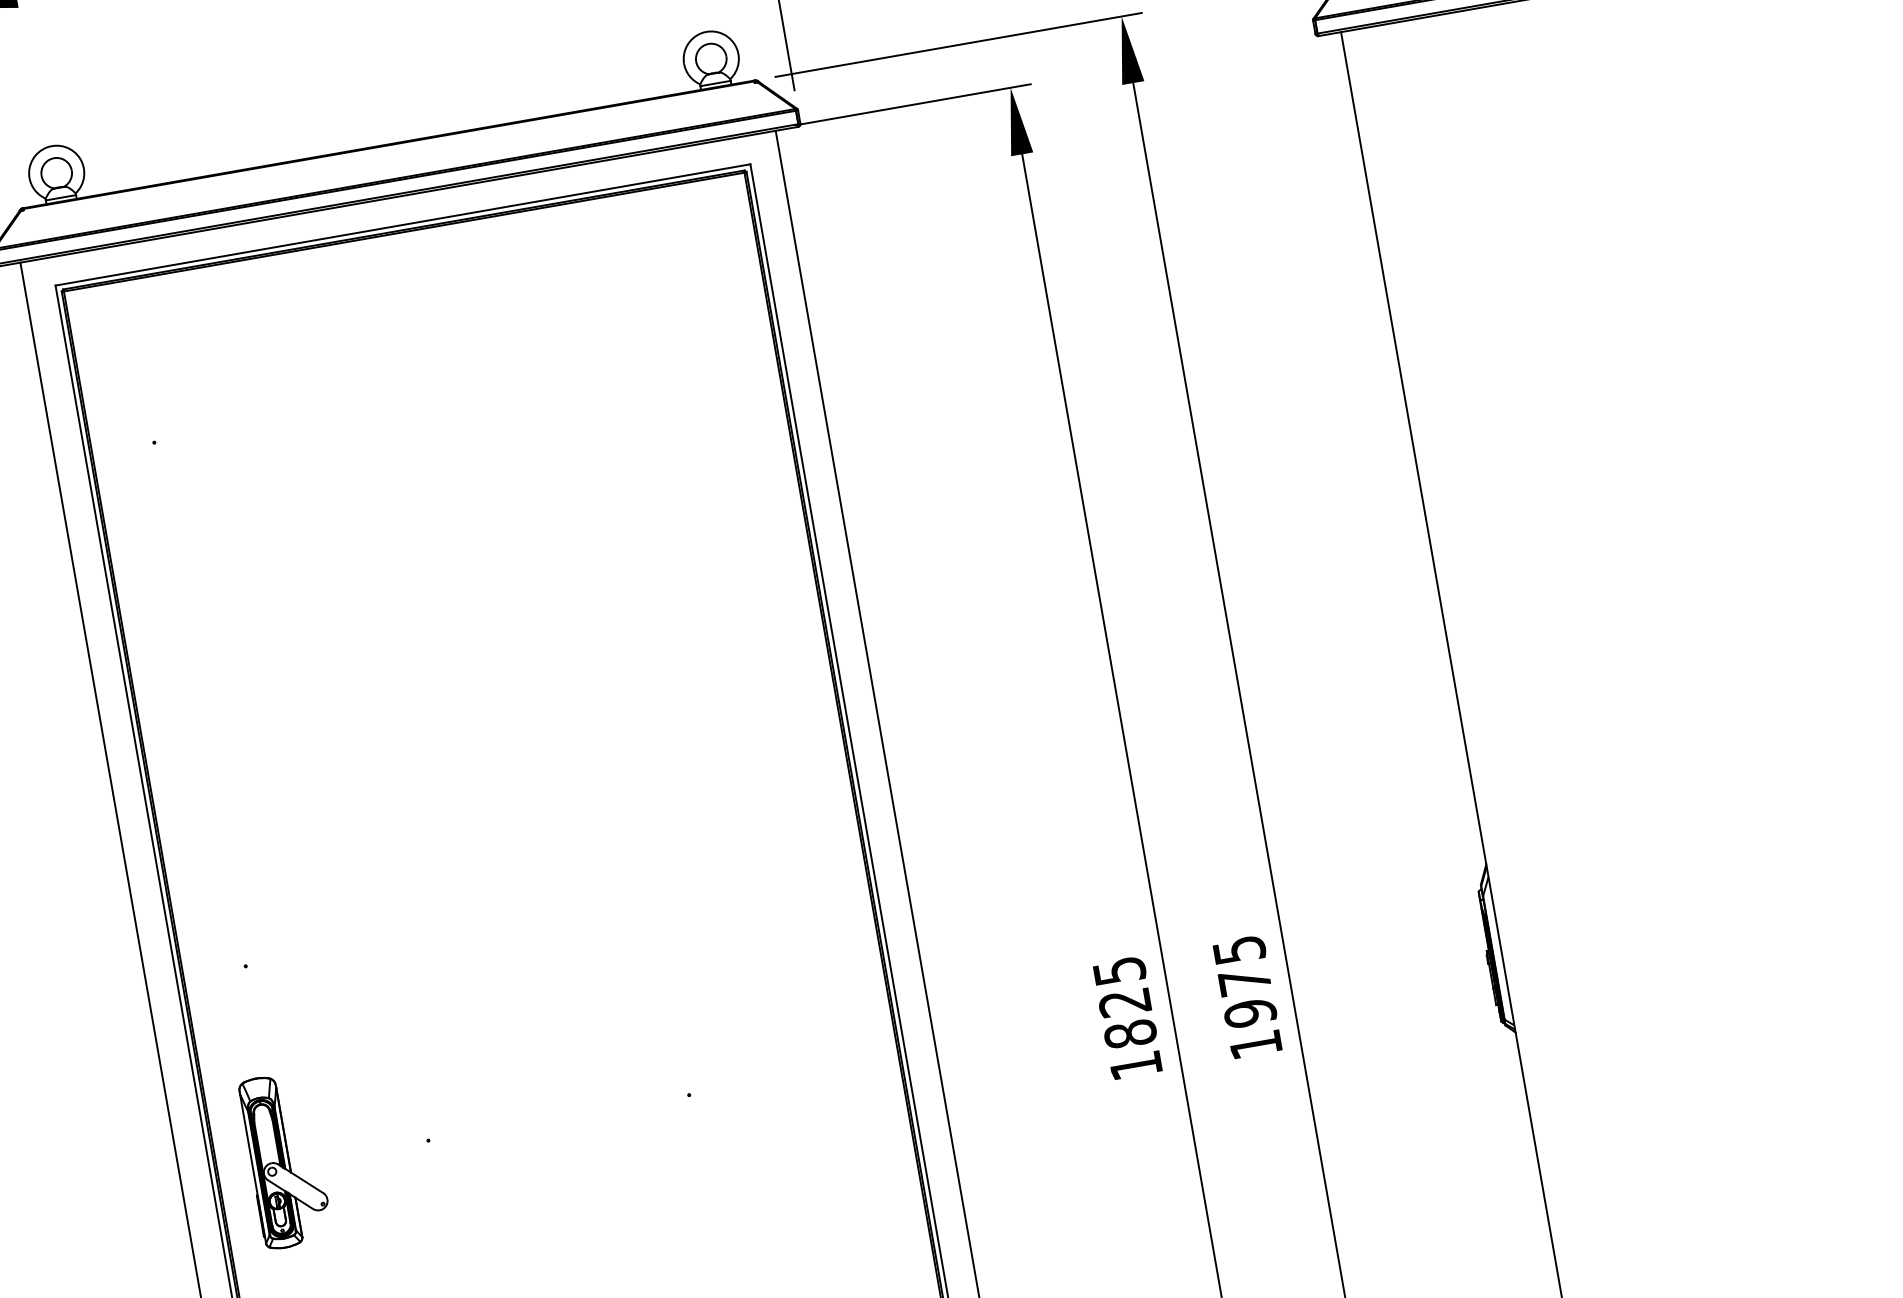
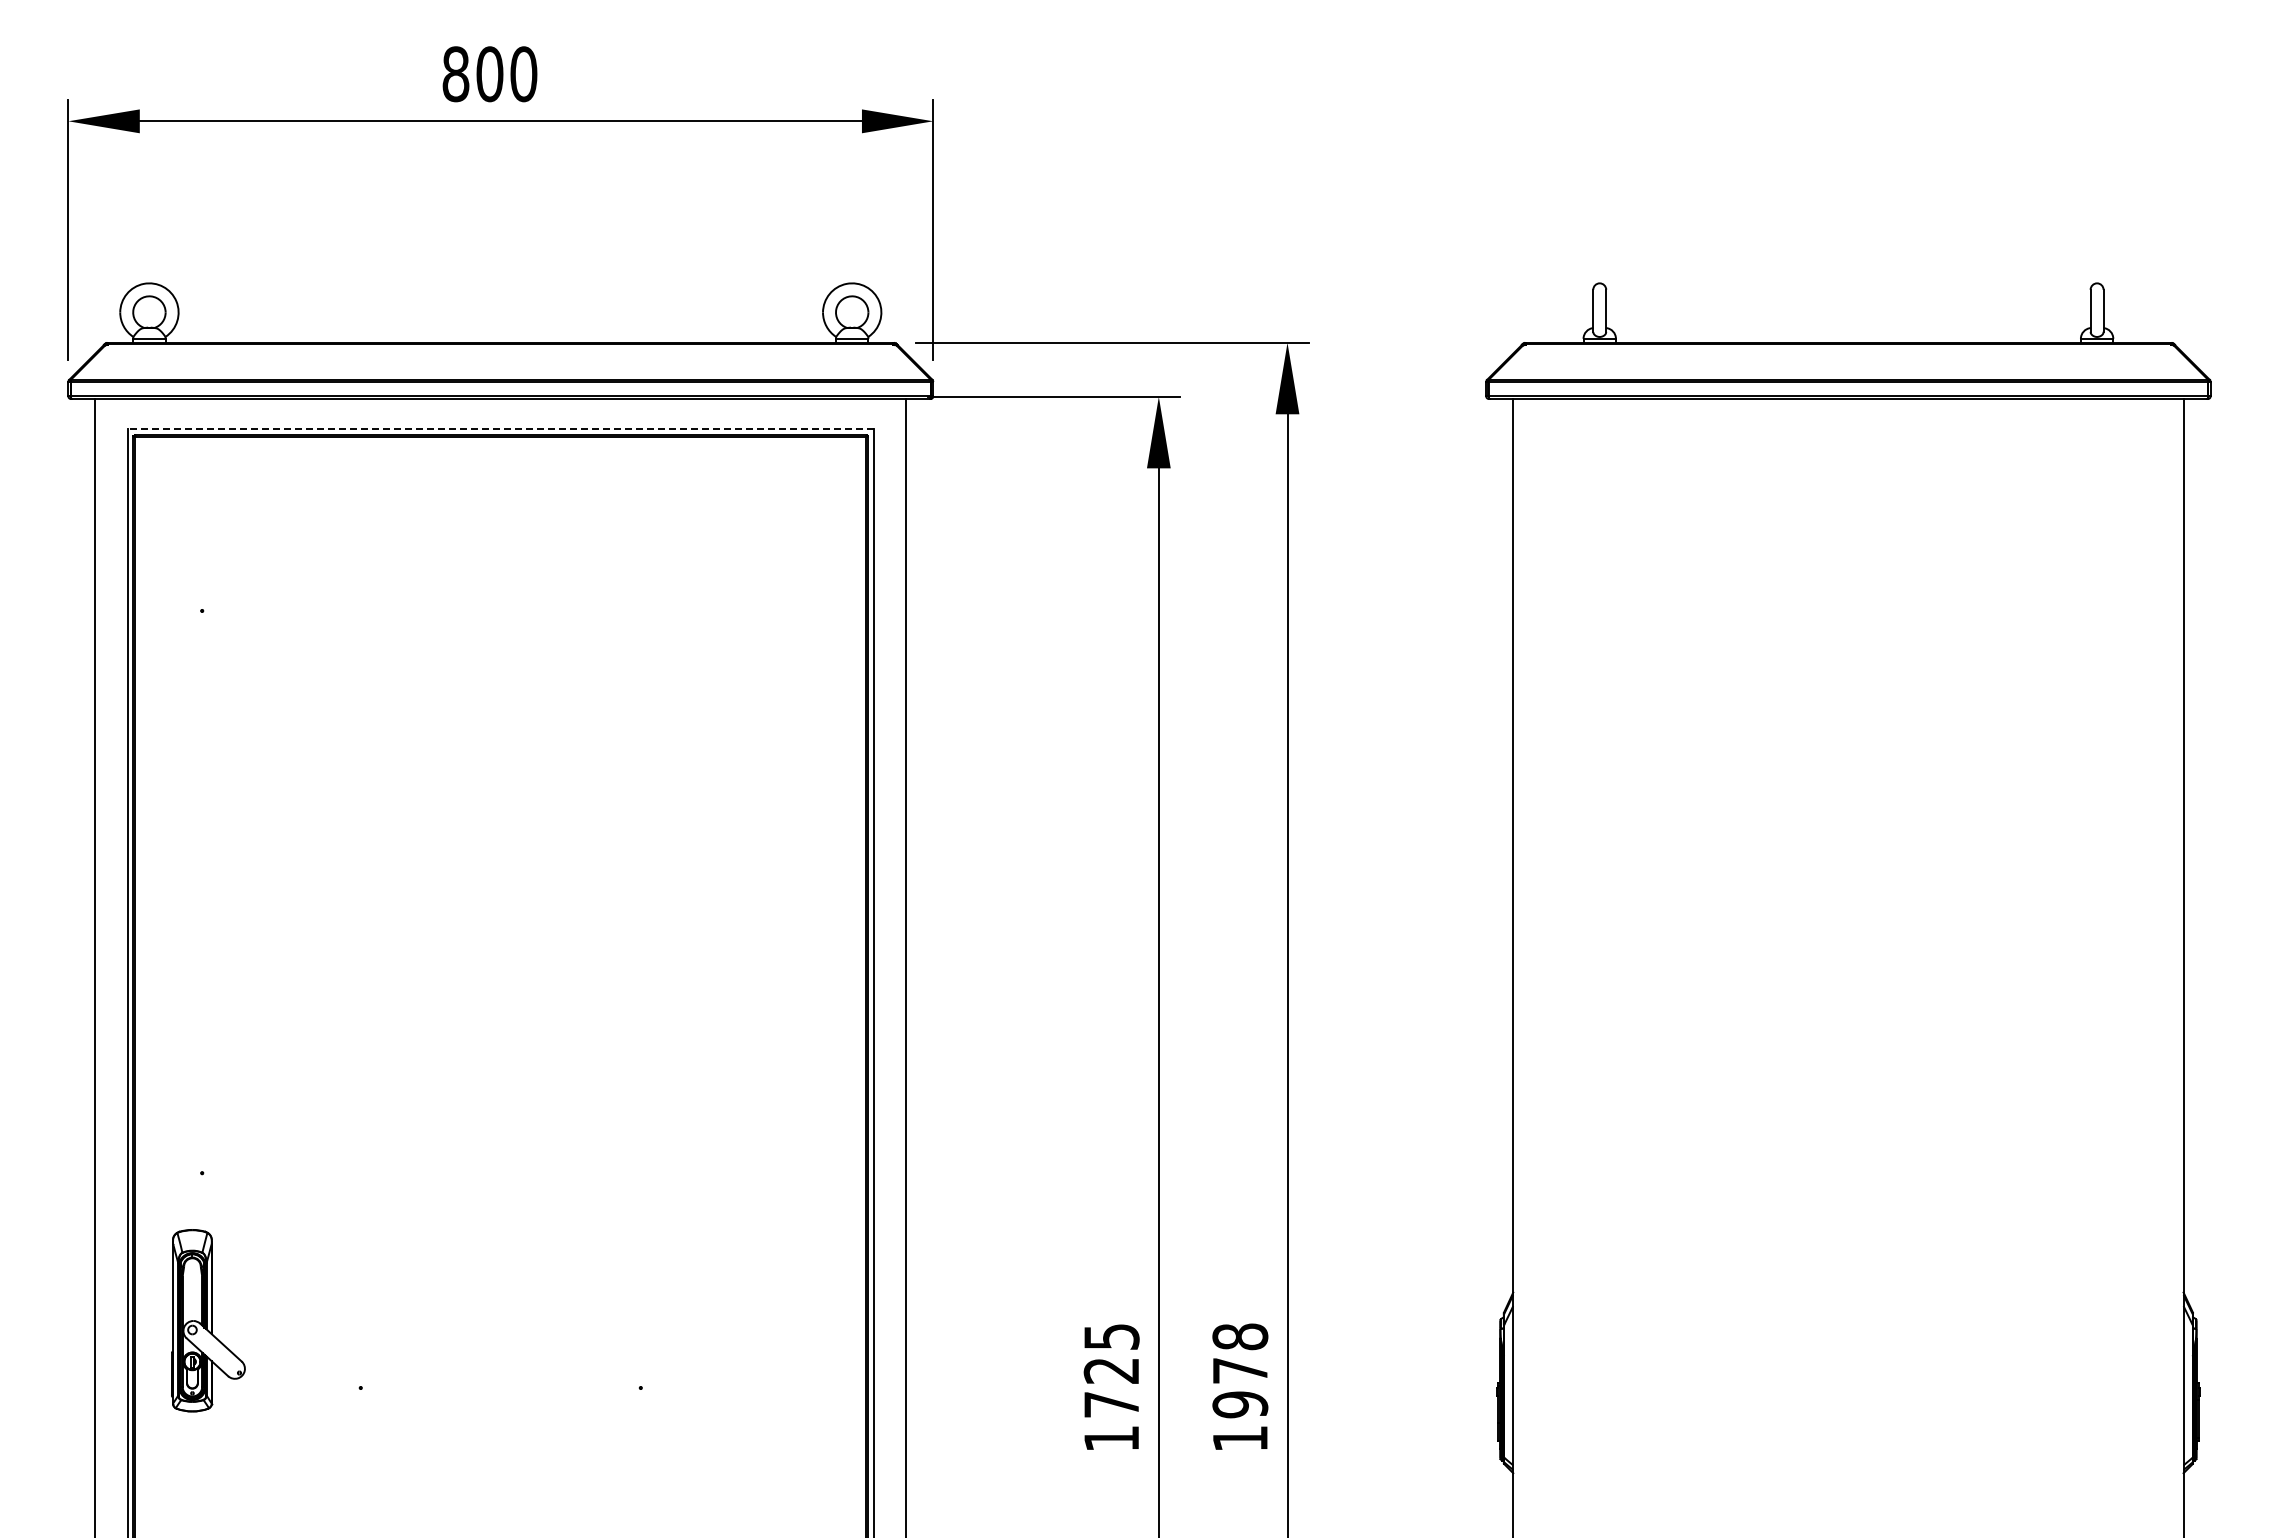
line: (402, 225) -> (500, 429), solid -> dashed
text: (1239, 949) -> (1240, 1336), 1975 -> 1978
text: (1130, 1033) -> (1111, 1404), 1825 -> 1725
part: (285, 1160) -> (208, 1320), moved

